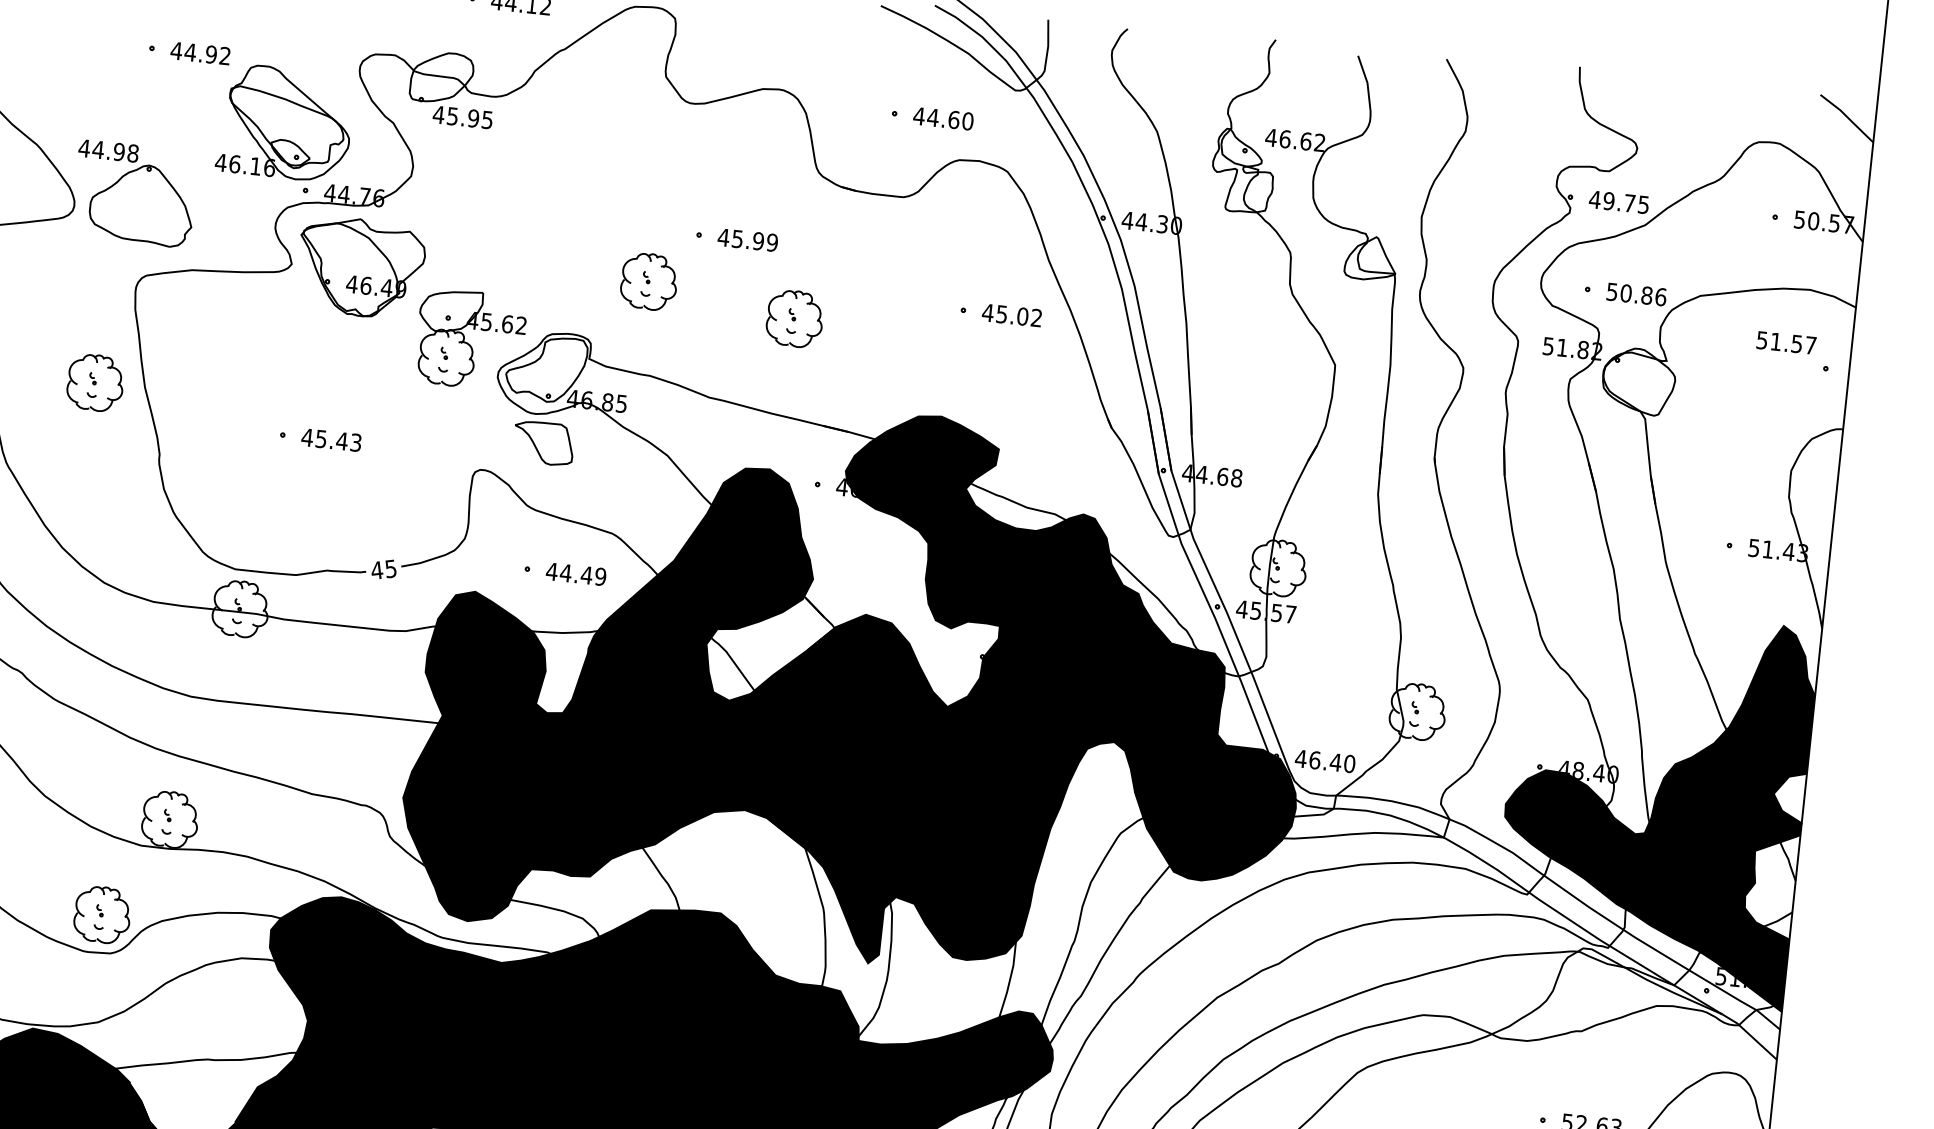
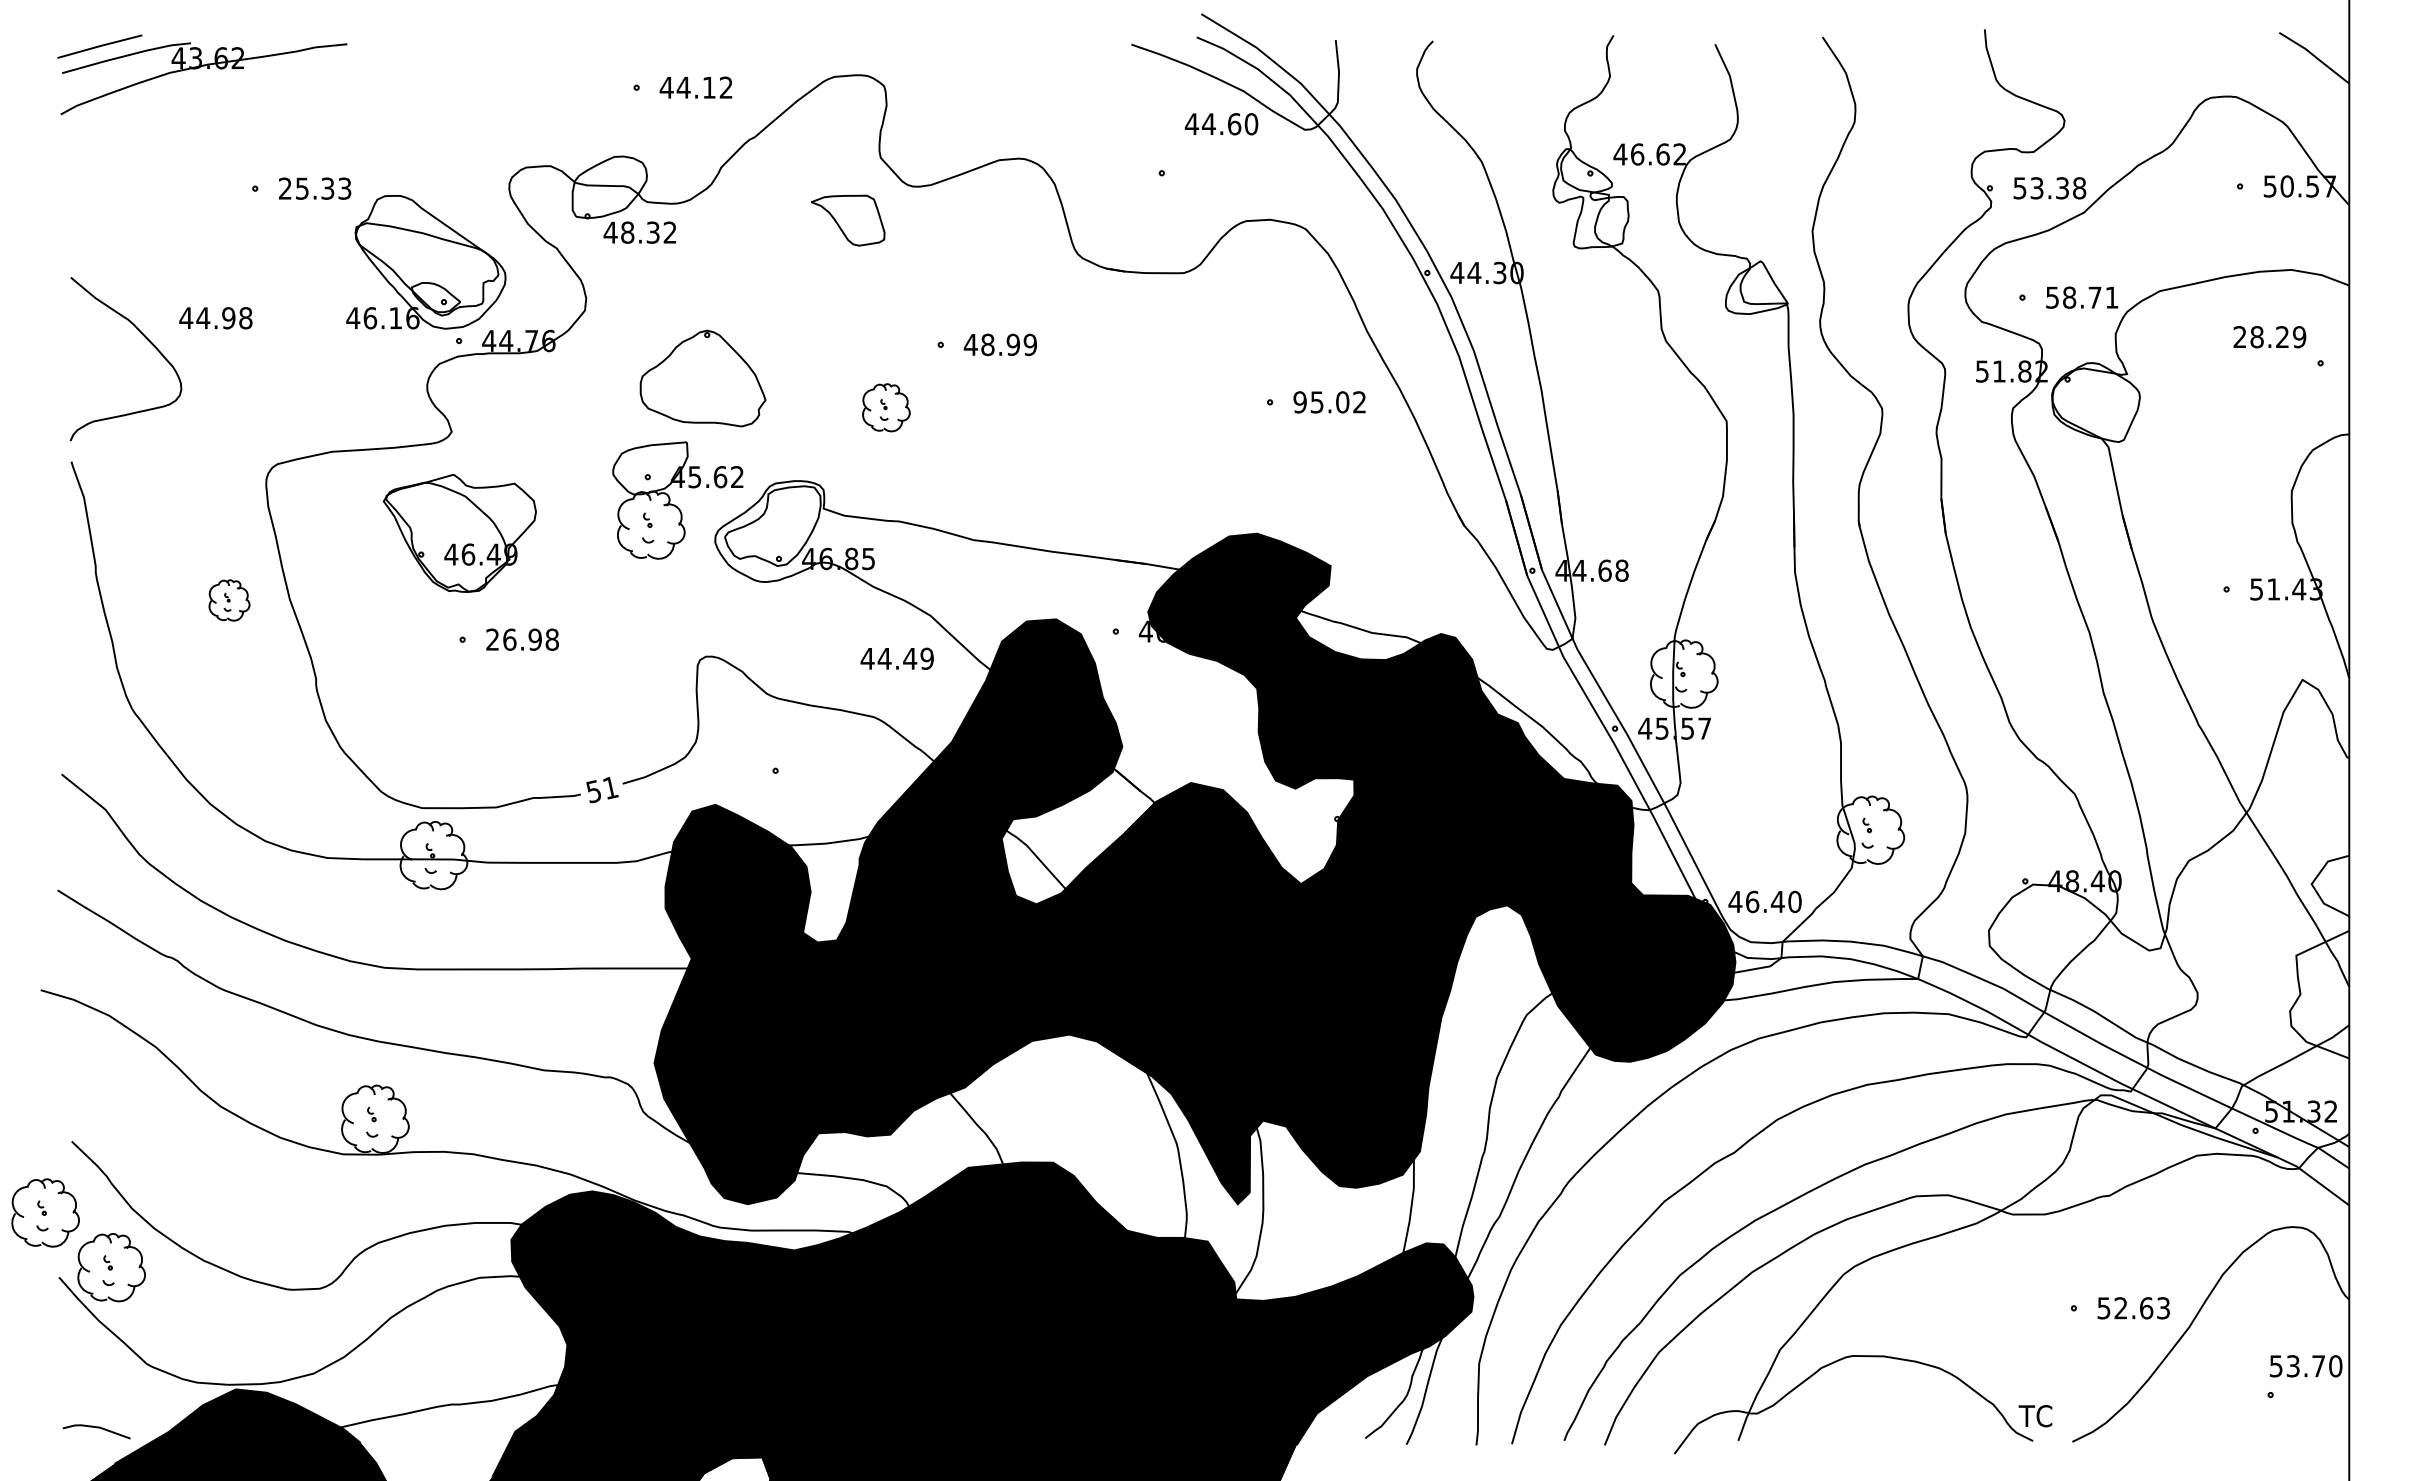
text: (200, 53) -> (314, 188), 44.92 -> 25.33
text: (469, 118) -> (648, 232), 45.95 -> 48.32
text: (943, 119) -> (1221, 124), moved
text: (1619, 202) -> (2049, 188), 49.75 -> 53.38
part: (141, 204) -> (702, 378), moved
text: (737, 238) -> (987, 344), 45.99 -> 48.99
part: (360, 267) -> (459, 533), moved
part: (649, 281) -> (886, 407), size x0.7
text: (1643, 295) -> (2090, 297), 50.86 -> 58.71
text: (988, 313) -> (1300, 402), 45.02 -> 95.02
part: (795, 318) -> (1067, 433), removed
text: (1786, 343) -> (2269, 337), 51.57 -> 28.29
part: (95, 382) -> (229, 600), size x0.6
text: (330, 439) -> (521, 639), 45.43 -> 26.98
part: (543, 443) -> (848, 220), moved
text: (384, 569) -> (602, 789), 45 -> 51
text: (575, 573) -> (896, 658), moved
fill: (1654, 805) -> (2168, 913), removed
part: (102, 914) -> (305, 1242), removed

